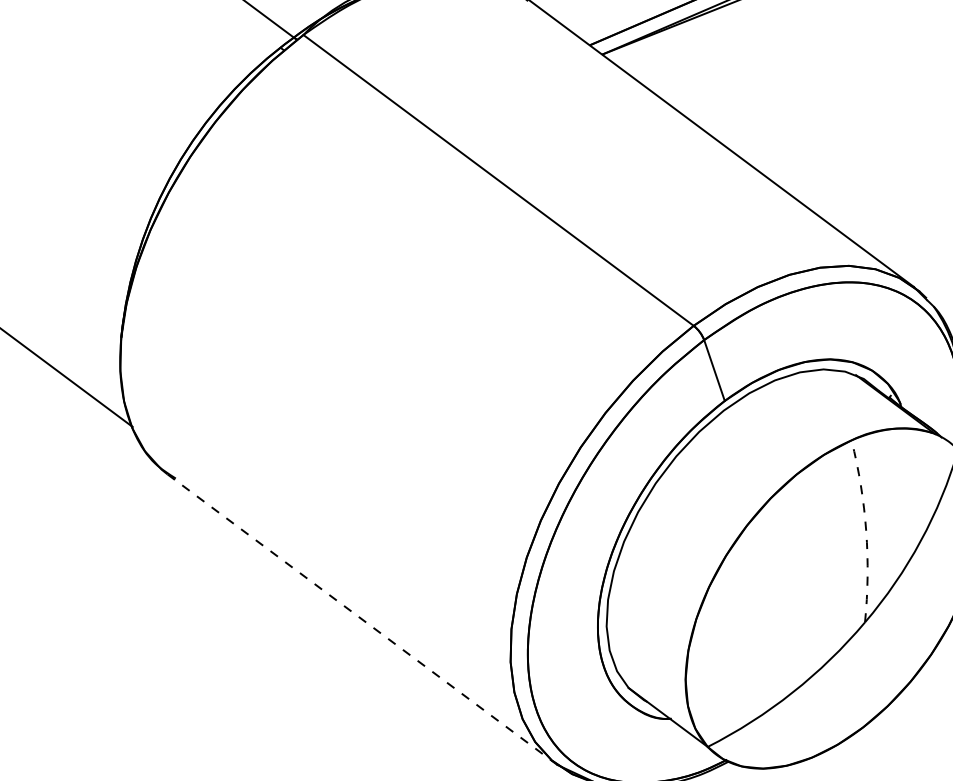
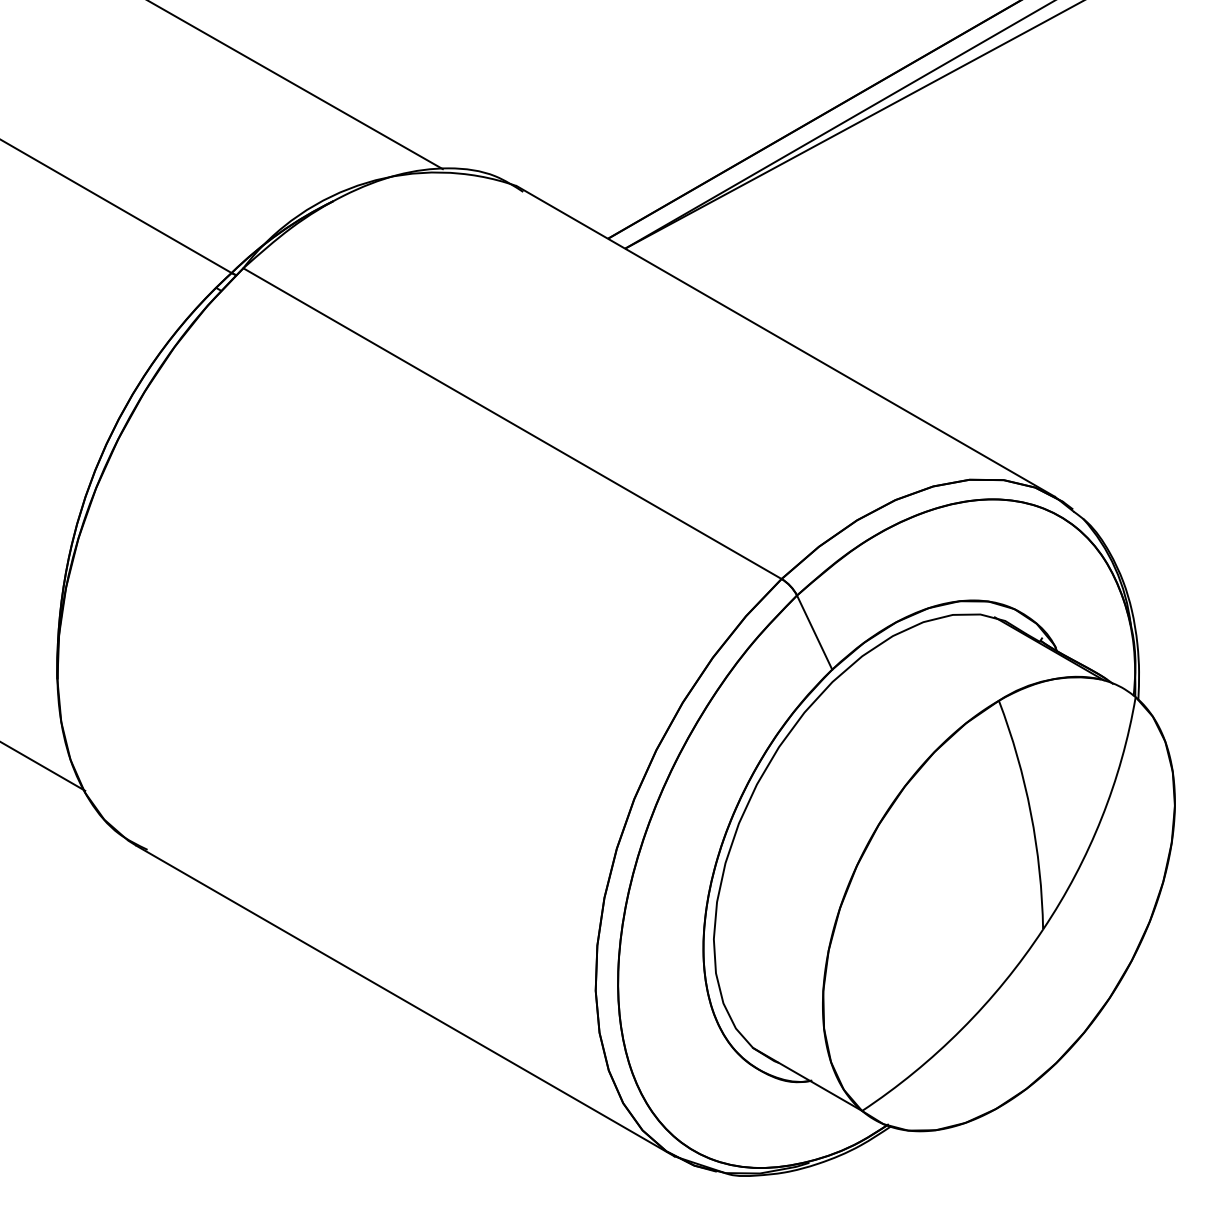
arc: (865, 530) -> (1030, 813), dashed -> solid
line: (362, 620) -> (405, 1001), dashed -> solid

